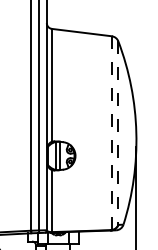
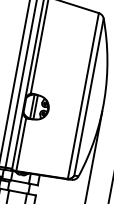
line: (111, 133) -> (83, 96), dashed -> solid
line: (118, 133) -> (89, 97), dashed -> solid

